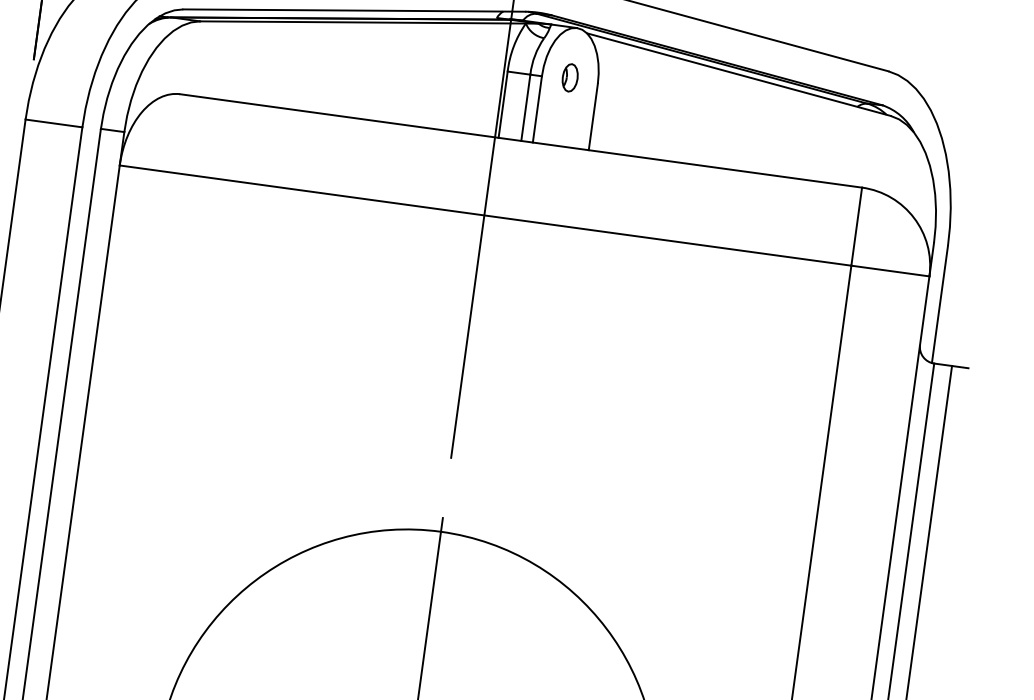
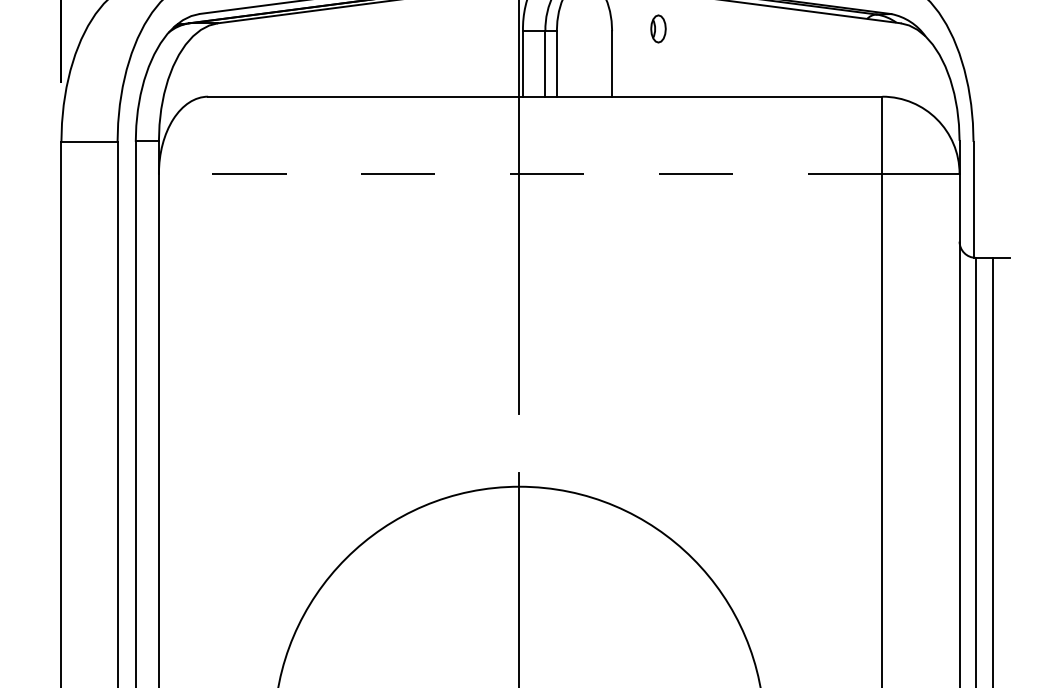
part: (570, 77) -> (658, 28), moved
line: (485, 215) -> (520, 173), solid -> dashed

